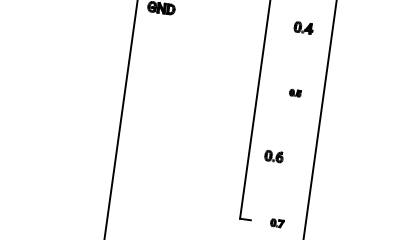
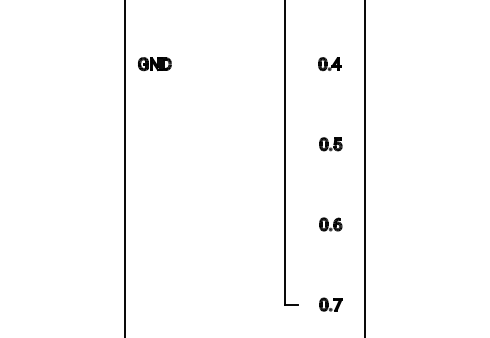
part: (295, 93) -> (330, 144), size x1.67
part: (273, 156) -> (330, 224), moved
part: (277, 223) -> (330, 304), size x1.43

